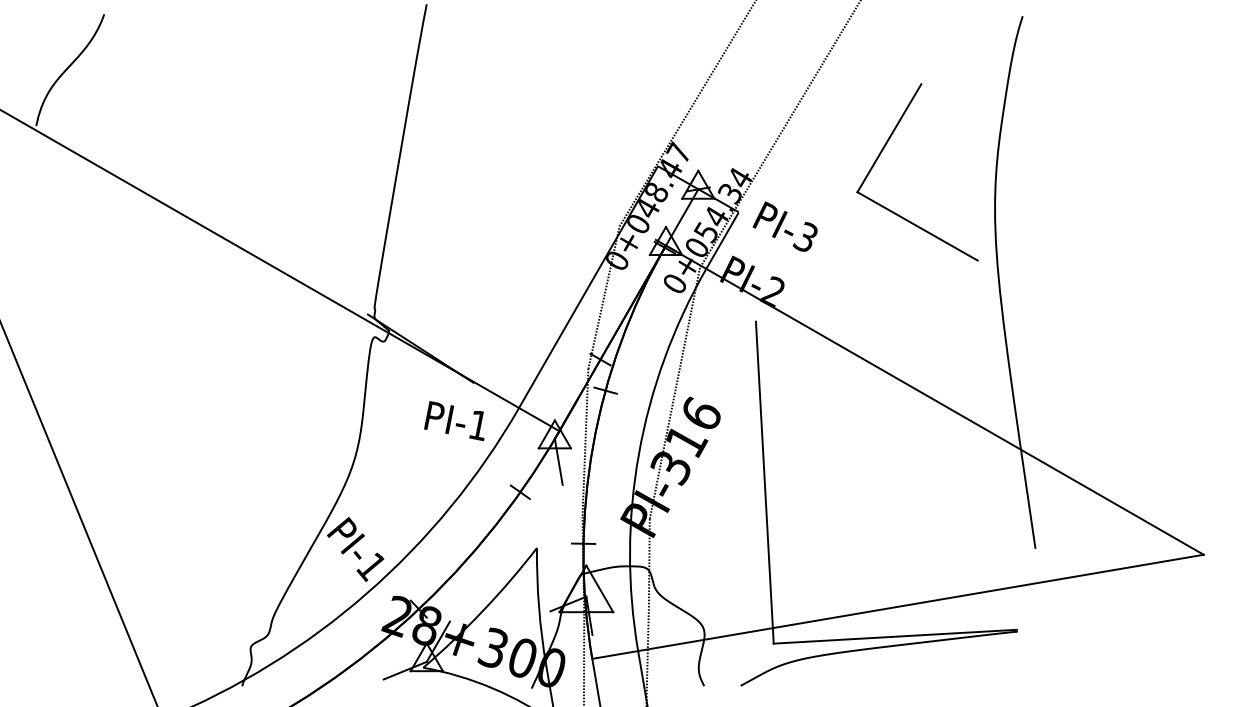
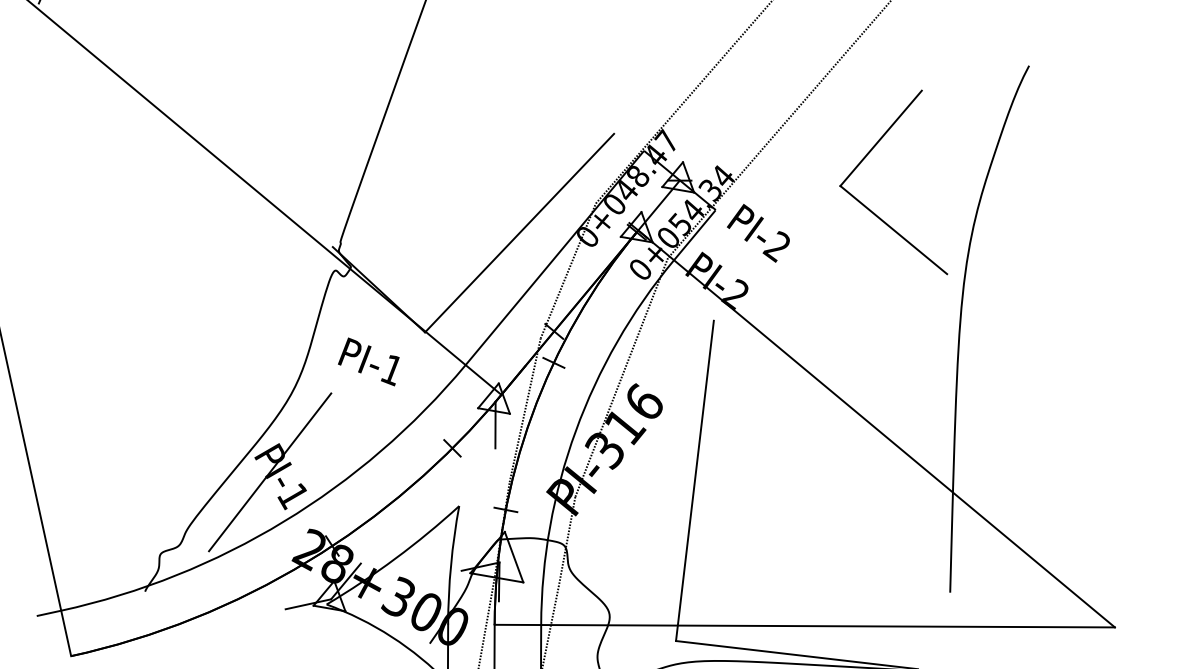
part: (883, 150) -> (873, 149), moved
text: (804, 237) -> (776, 246), PI-3 -> PI-2
line: (549, 268) -> (519, 232), added
text: (454, 421) -> (369, 361), moved
line: (344, 547) -> (269, 472), added

